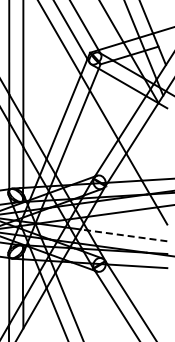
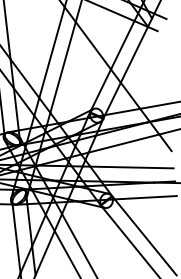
line: (123, 235) -> (127, 167), dashed -> solid

